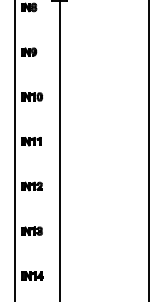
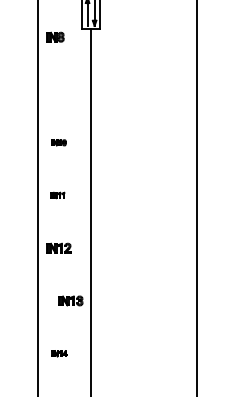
part: (29, 51) -> (55, 89), removed
part: (31, 96) -> (58, 142), size x0.6
part: (31, 141) -> (57, 195), size x0.6
part: (31, 230) -> (70, 300), moved
part: (32, 275) -> (59, 353), size x0.6

